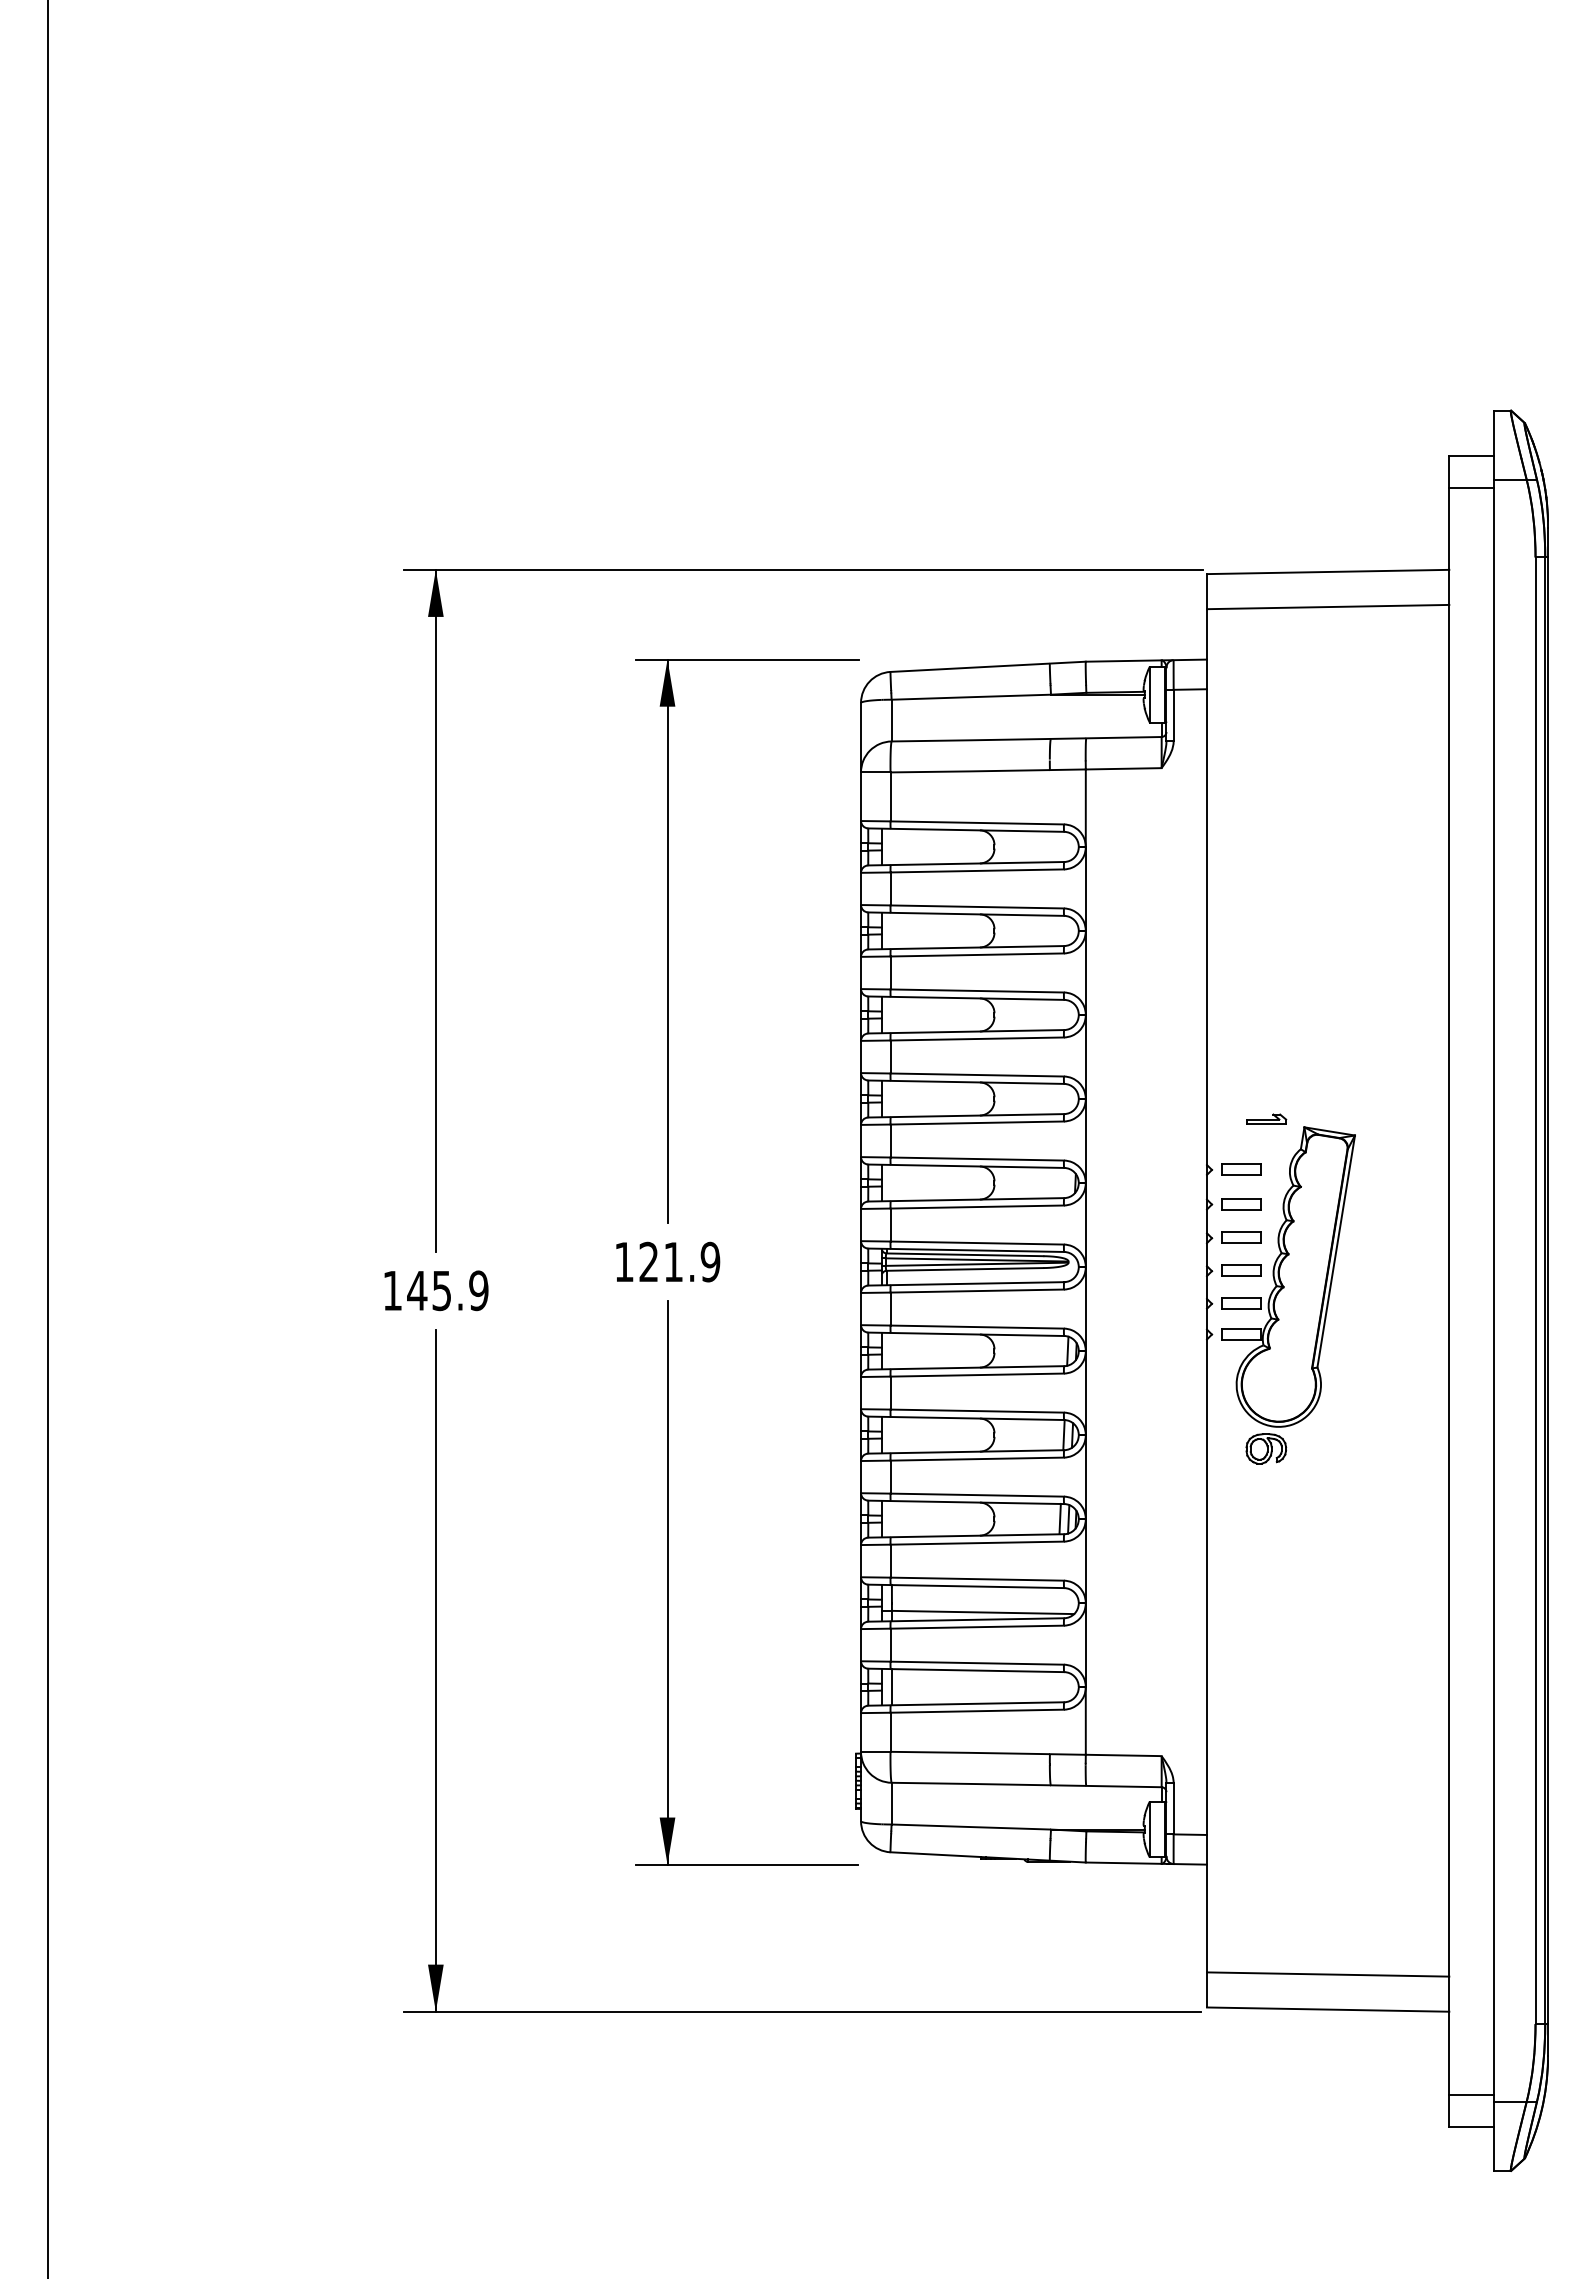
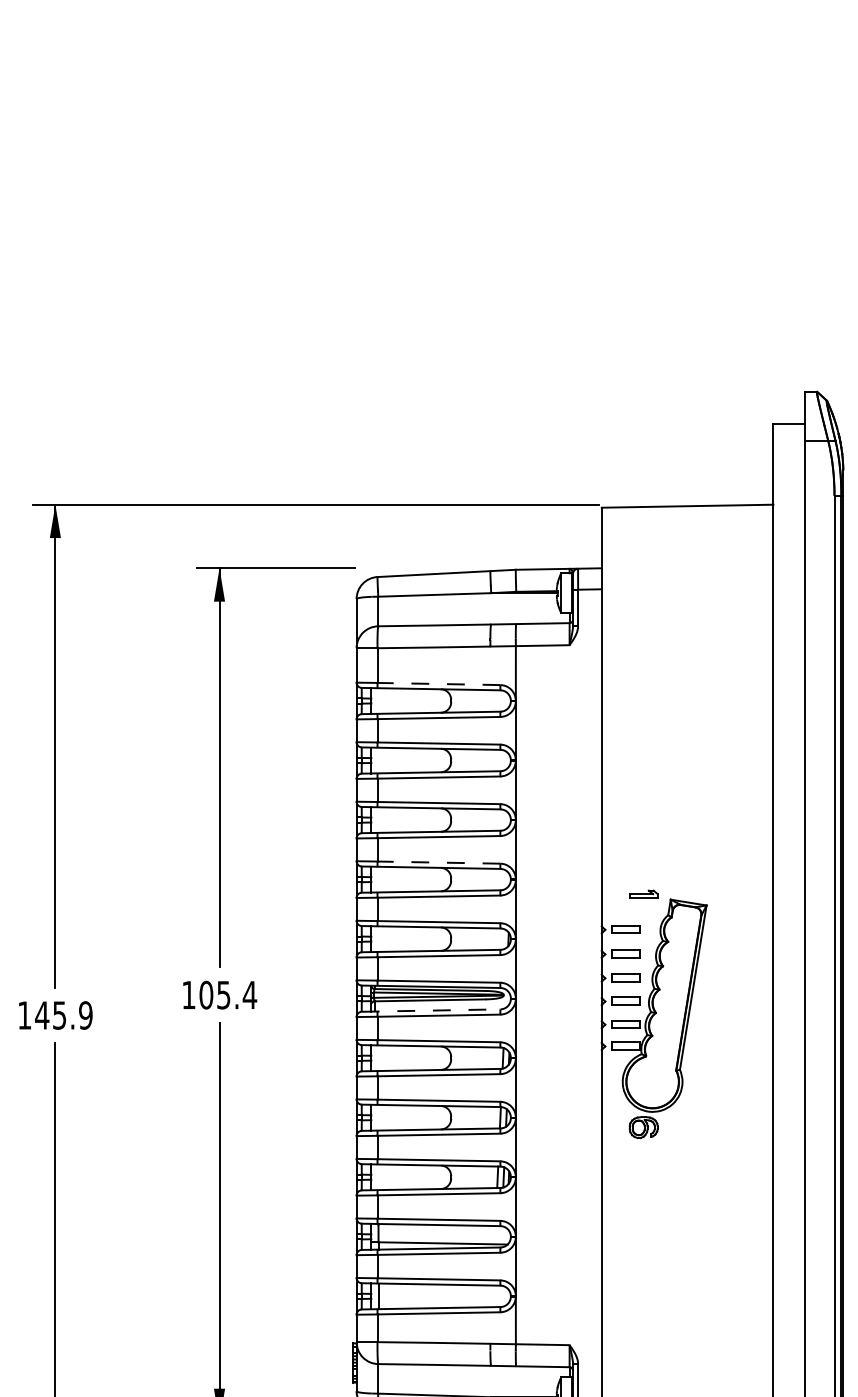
line: (1471, 488) -> (789, 447), removed
line: (1328, 606) -> (687, 530), removed
line: (977, 822) -> (439, 683), solid -> dashed
line: (977, 1075) -> (439, 862), solid -> dashed
text: (679, 1261) -> (228, 994), 121.9 -> 105.4
line: (966, 1283) -> (431, 1010), solid -> dashed

